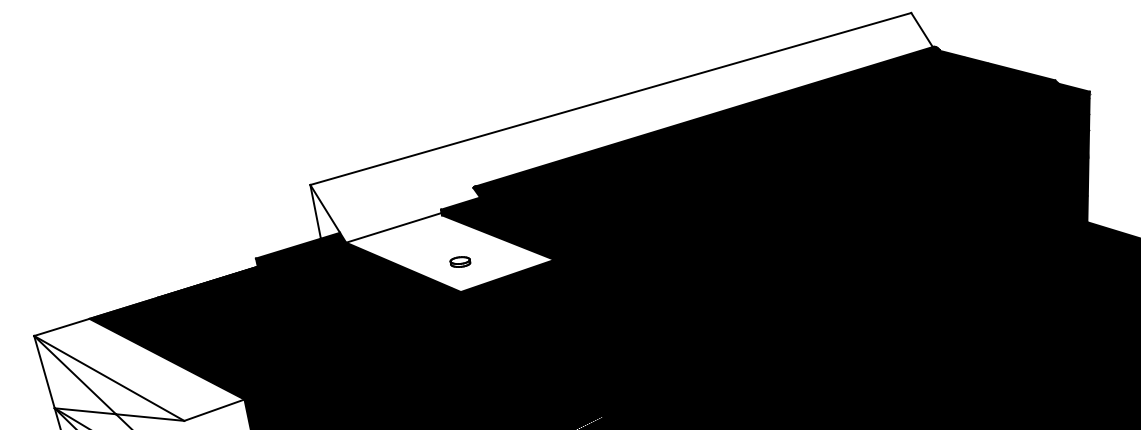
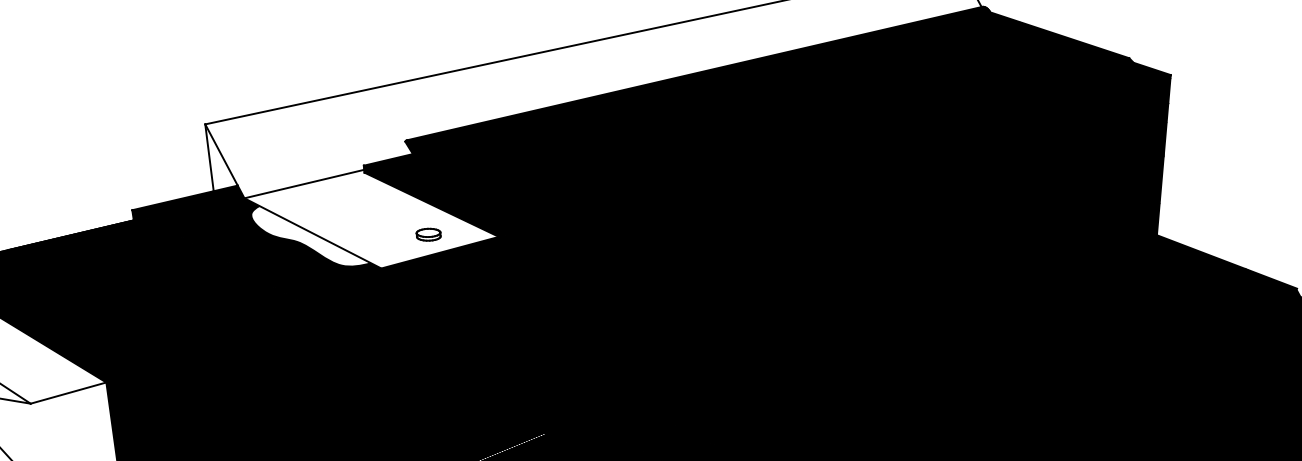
part: (460, 261) -> (428, 234), moved
fill: (402, 270) -> (311, 237), removed

